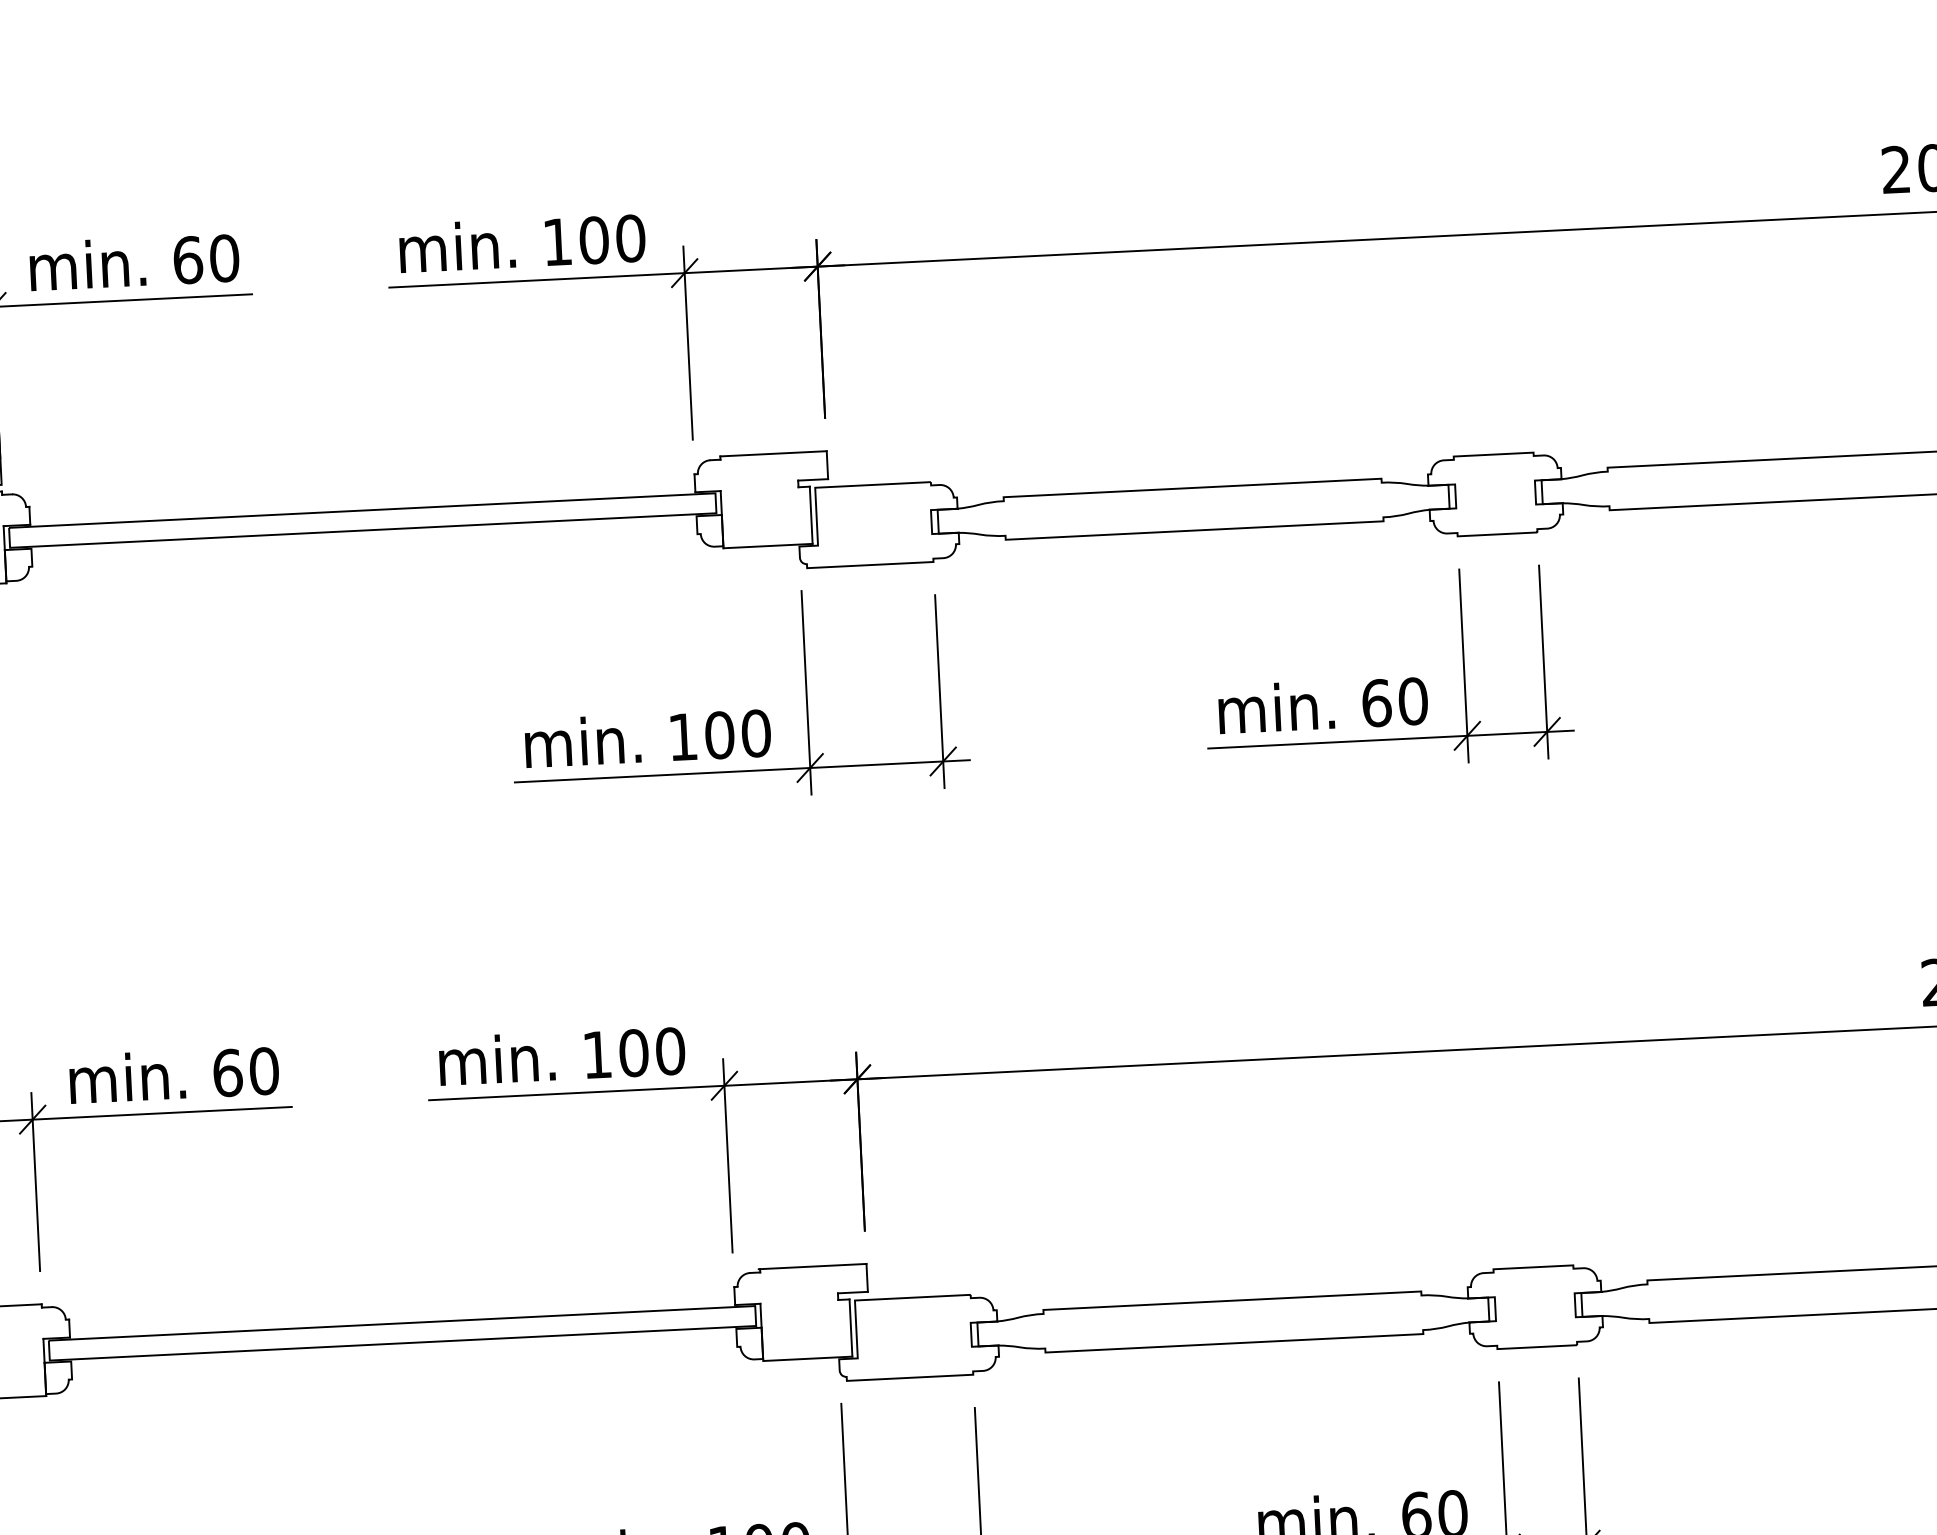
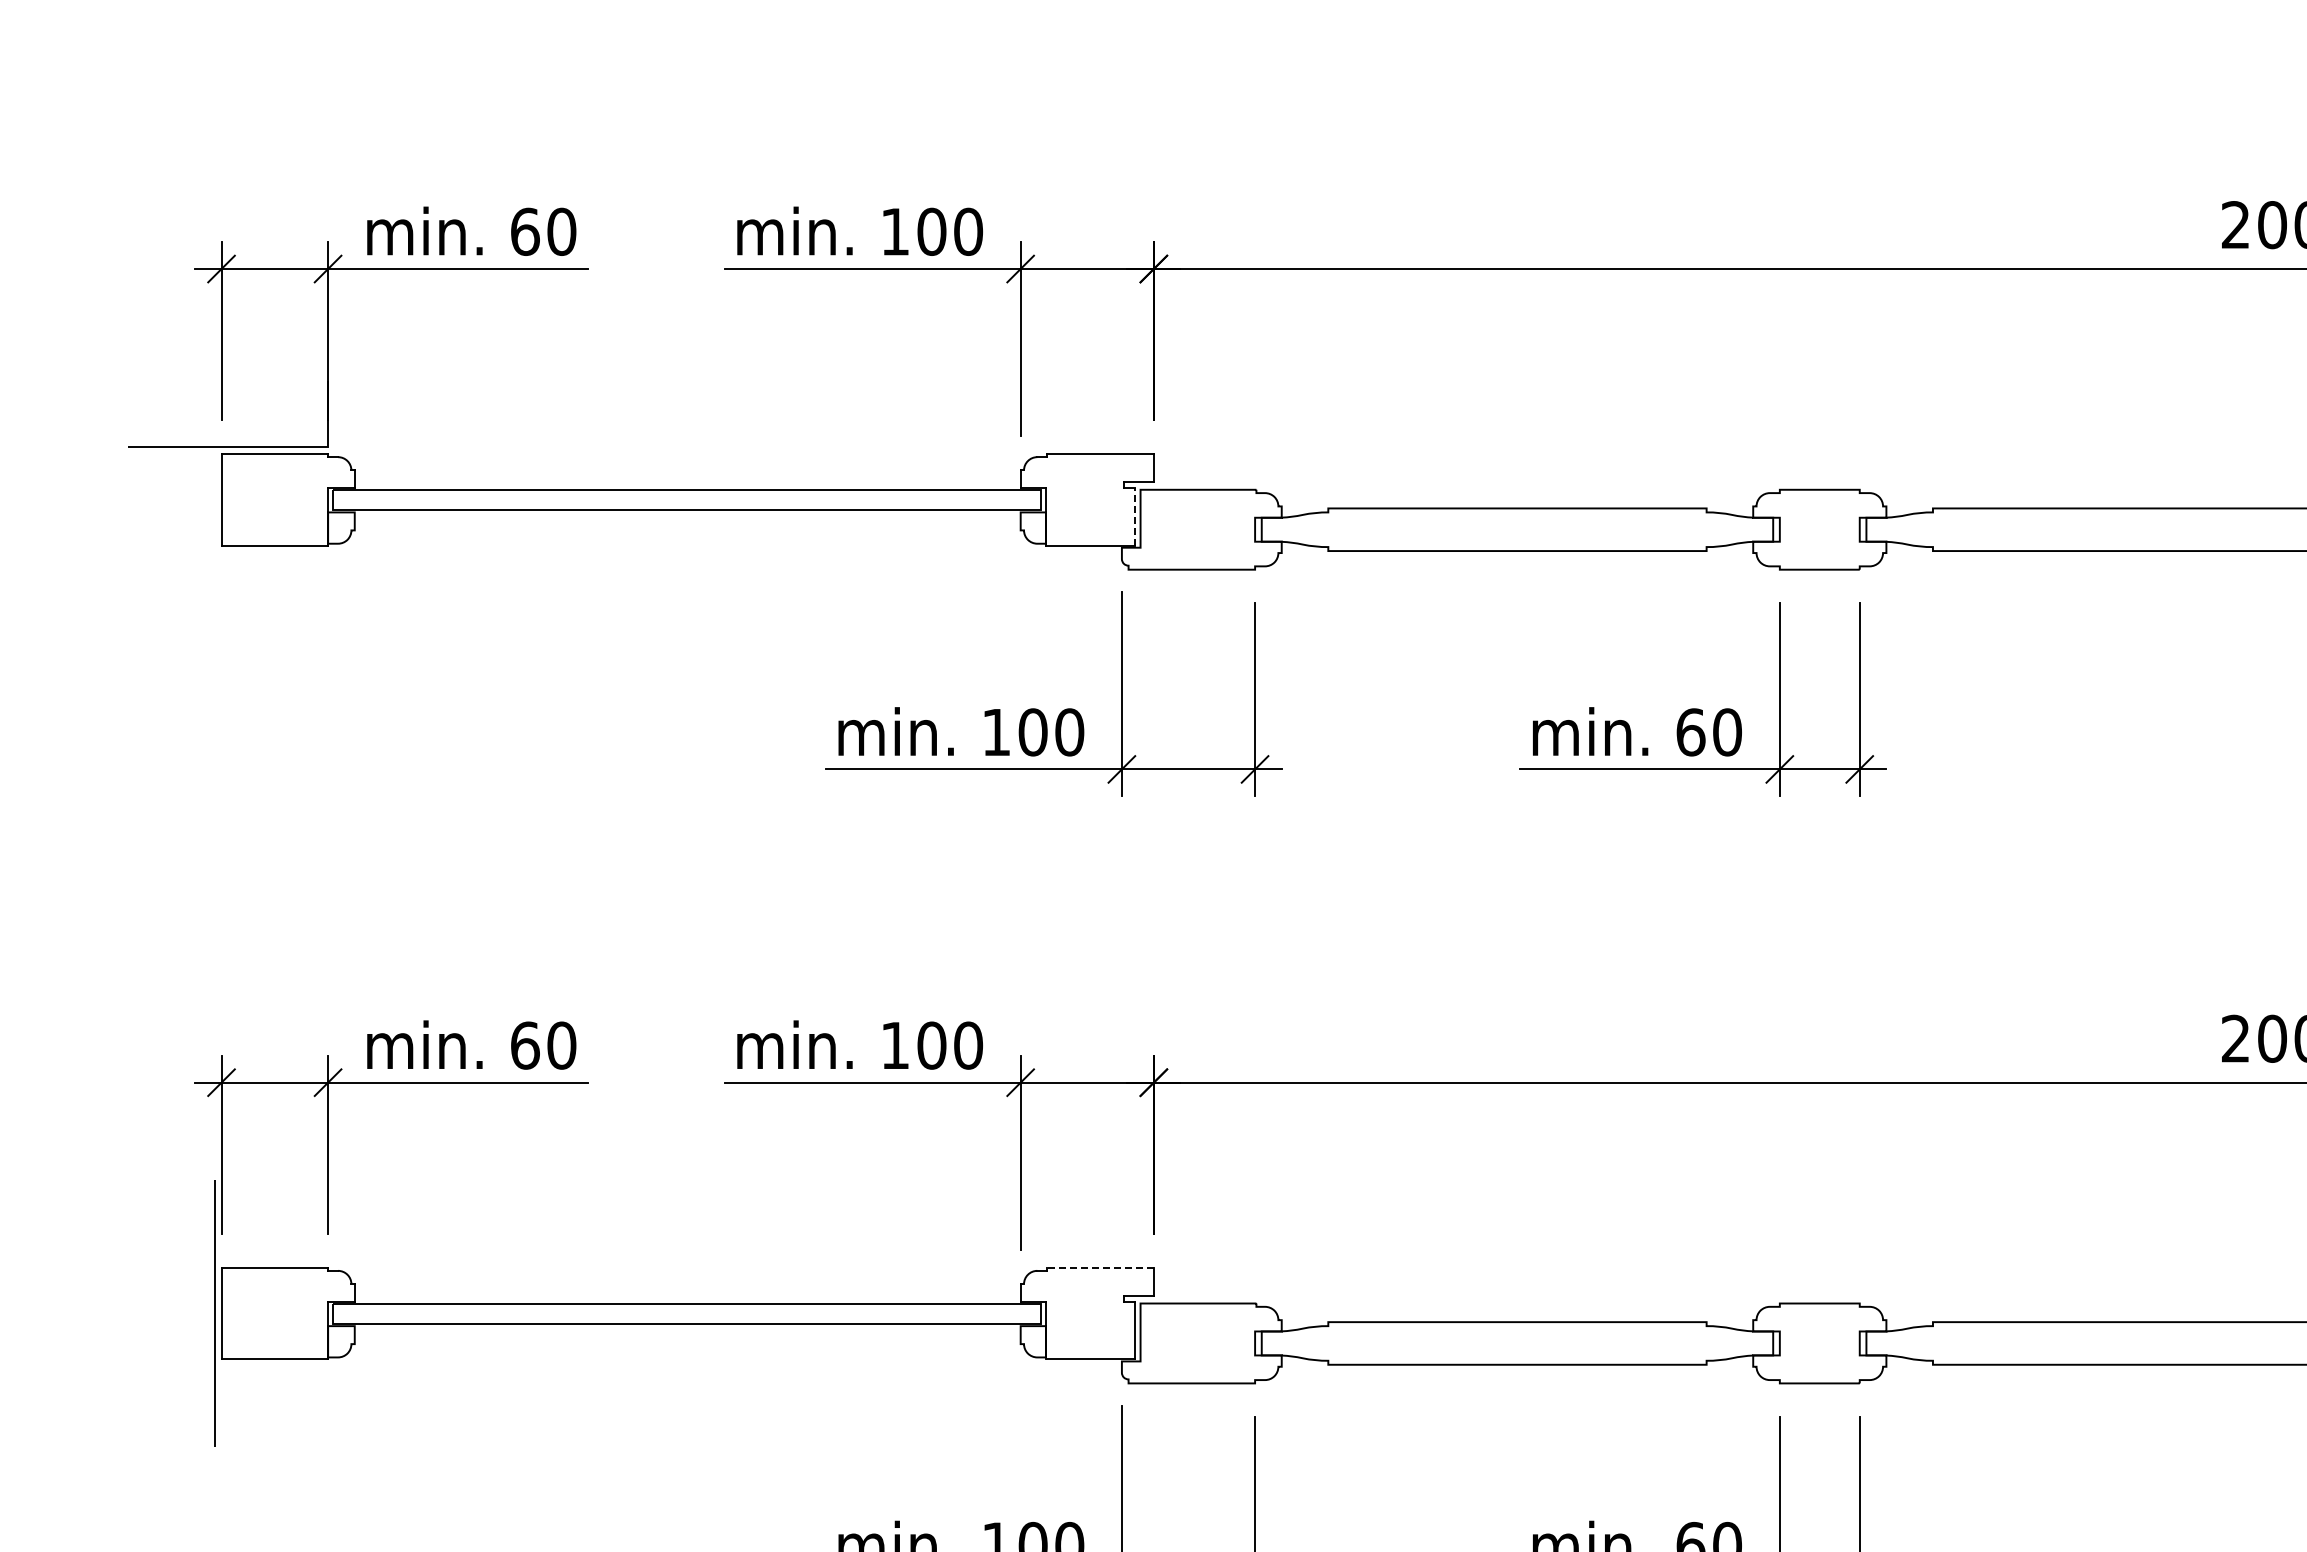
line: (811, 515) -> (1135, 517), solid -> dashed
line: (812, 1266) -> (1099, 1267), solid -> dashed

